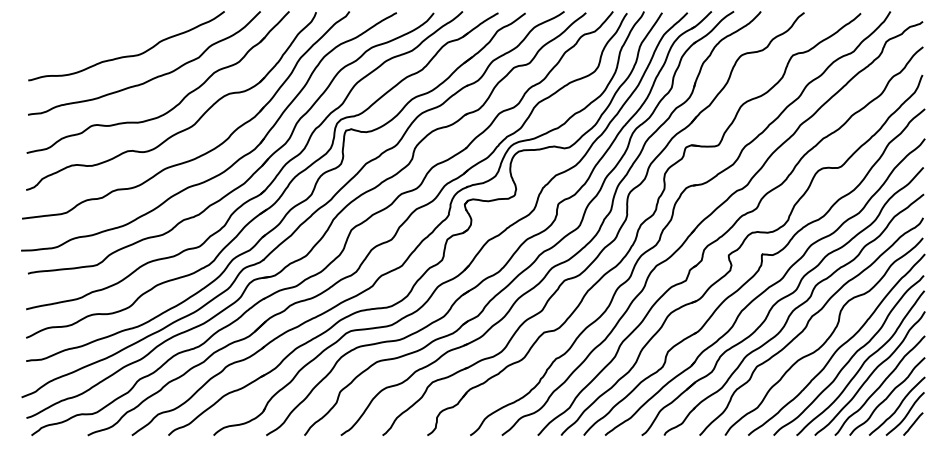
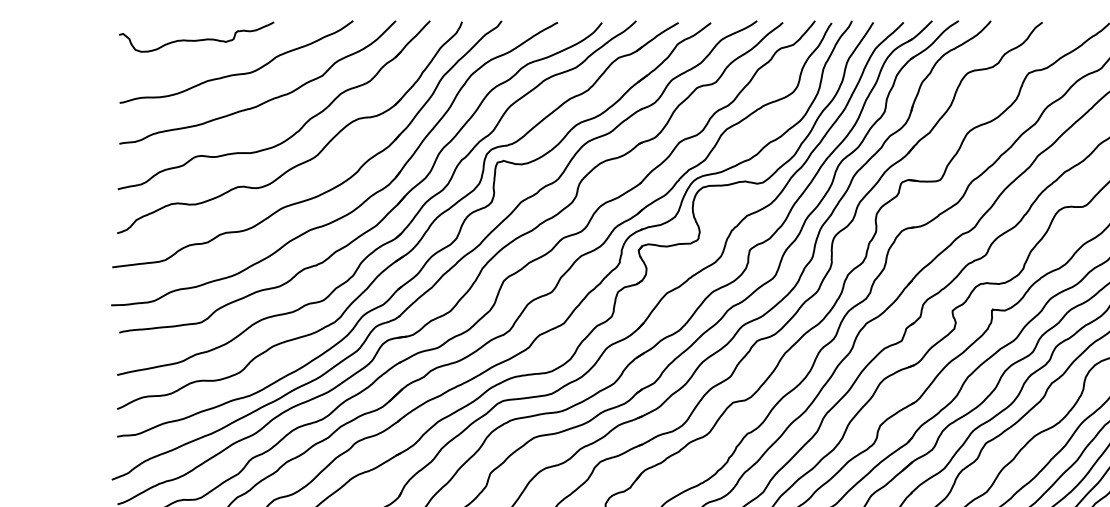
curve: (92, 27) -> (196, 39), added

